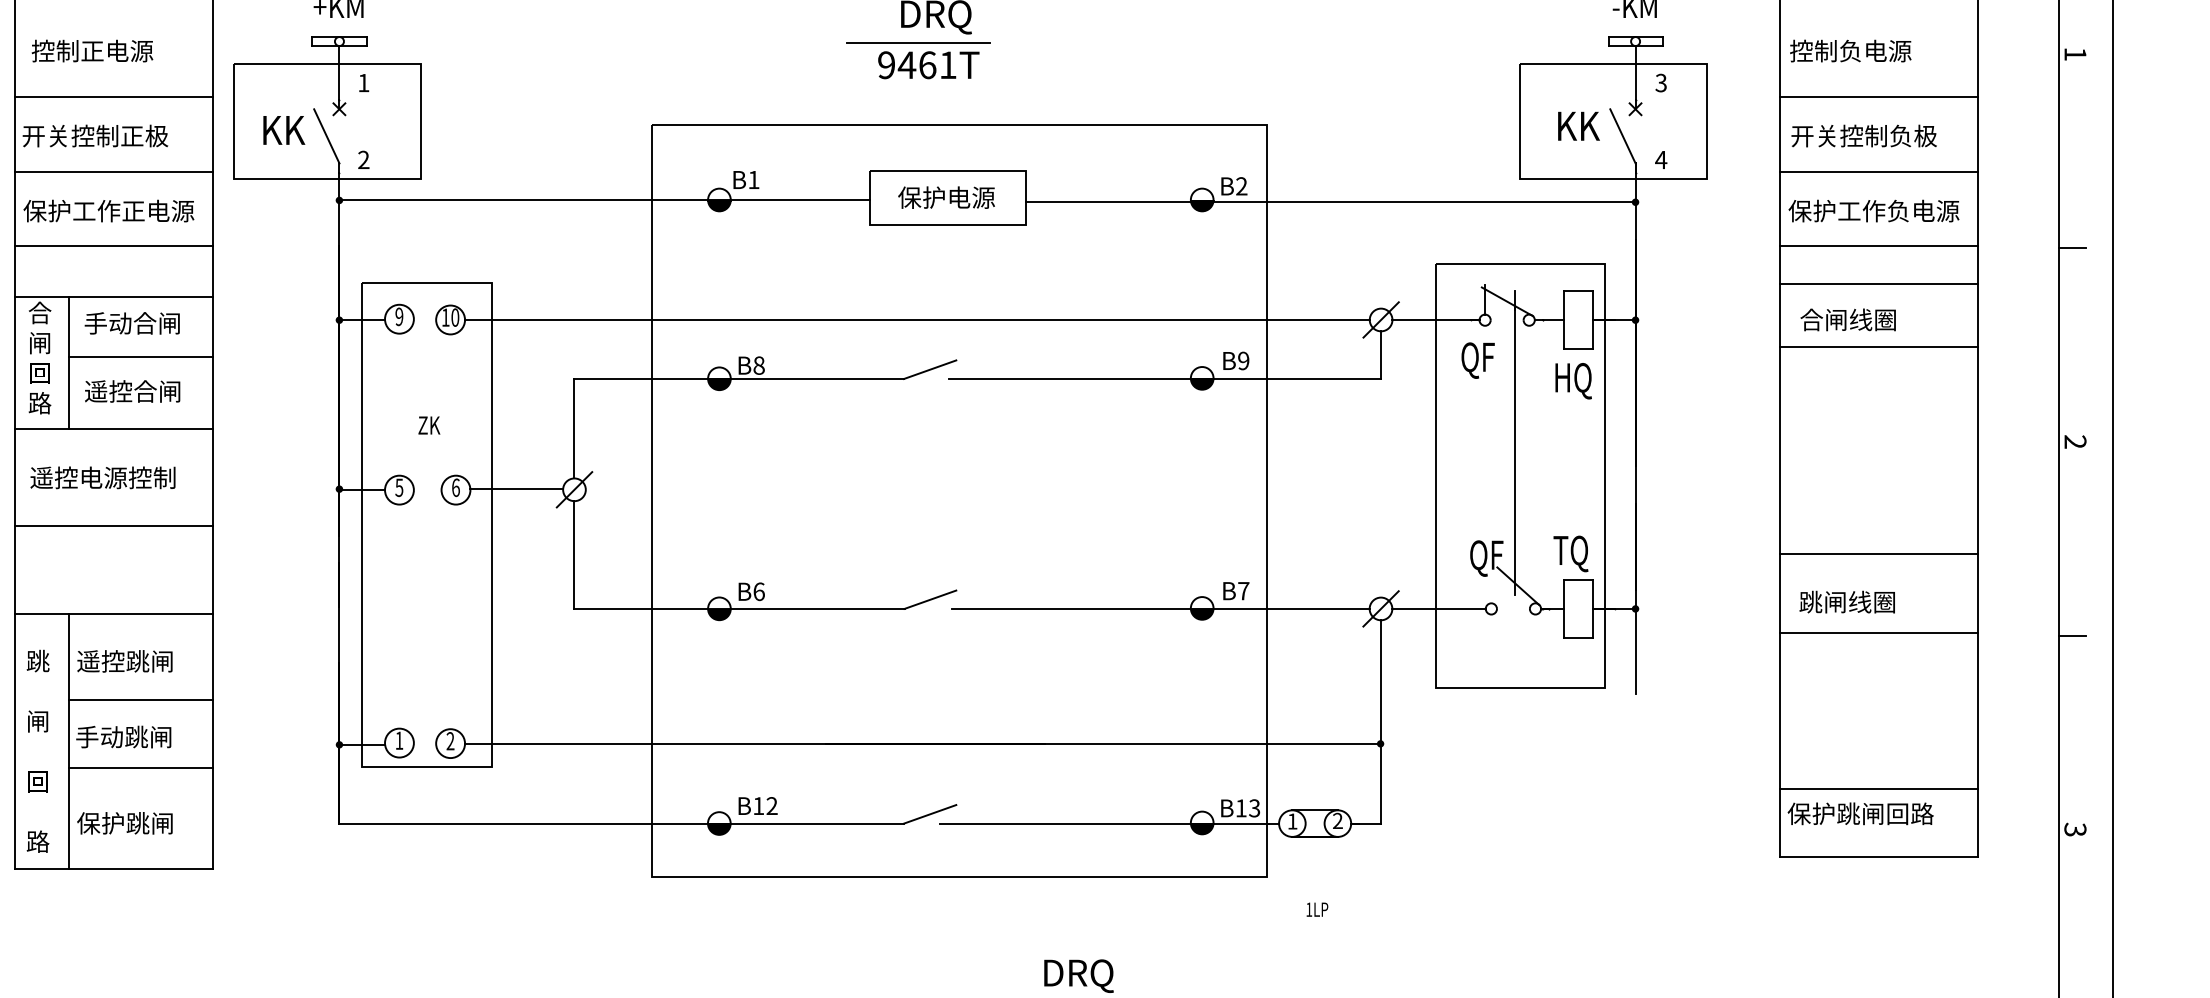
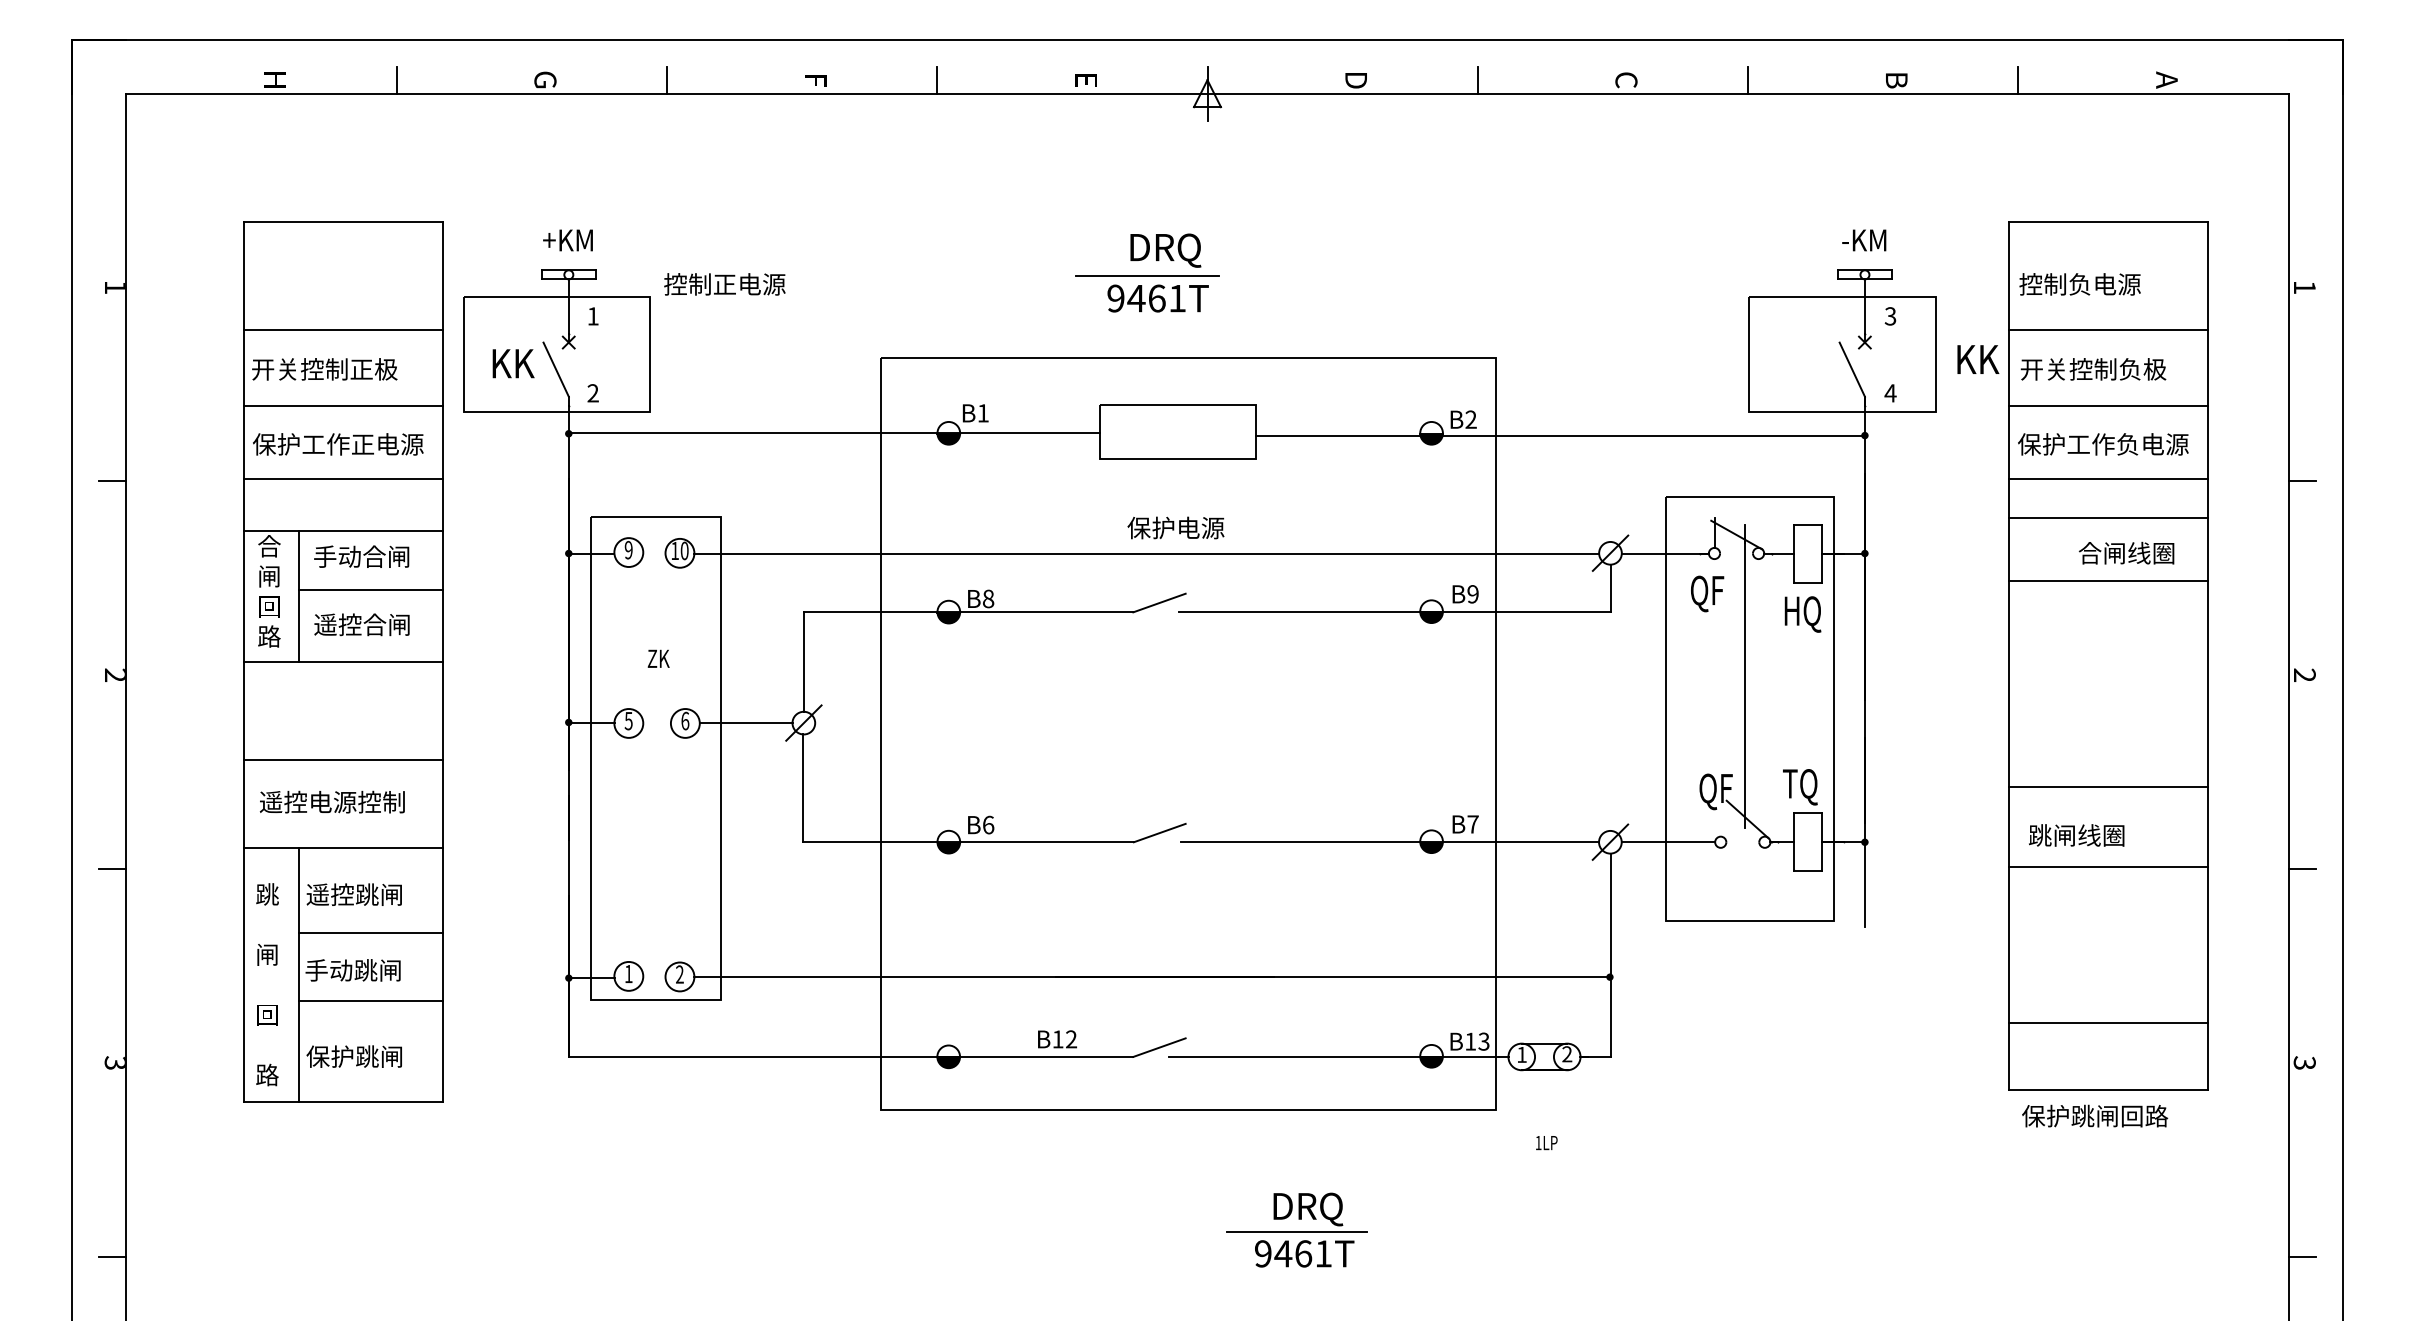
text: (92, 51) -> (724, 284), moved
text: (1579, 126) -> (1978, 359), moved
text: (946, 197) -> (1175, 527), moved
text: (1848, 319) -> (2126, 552), moved
text: (103, 477) -> (332, 801), moved
text: (758, 806) -> (1057, 1039), moved
text: (1861, 813) -> (2095, 1115), moved

